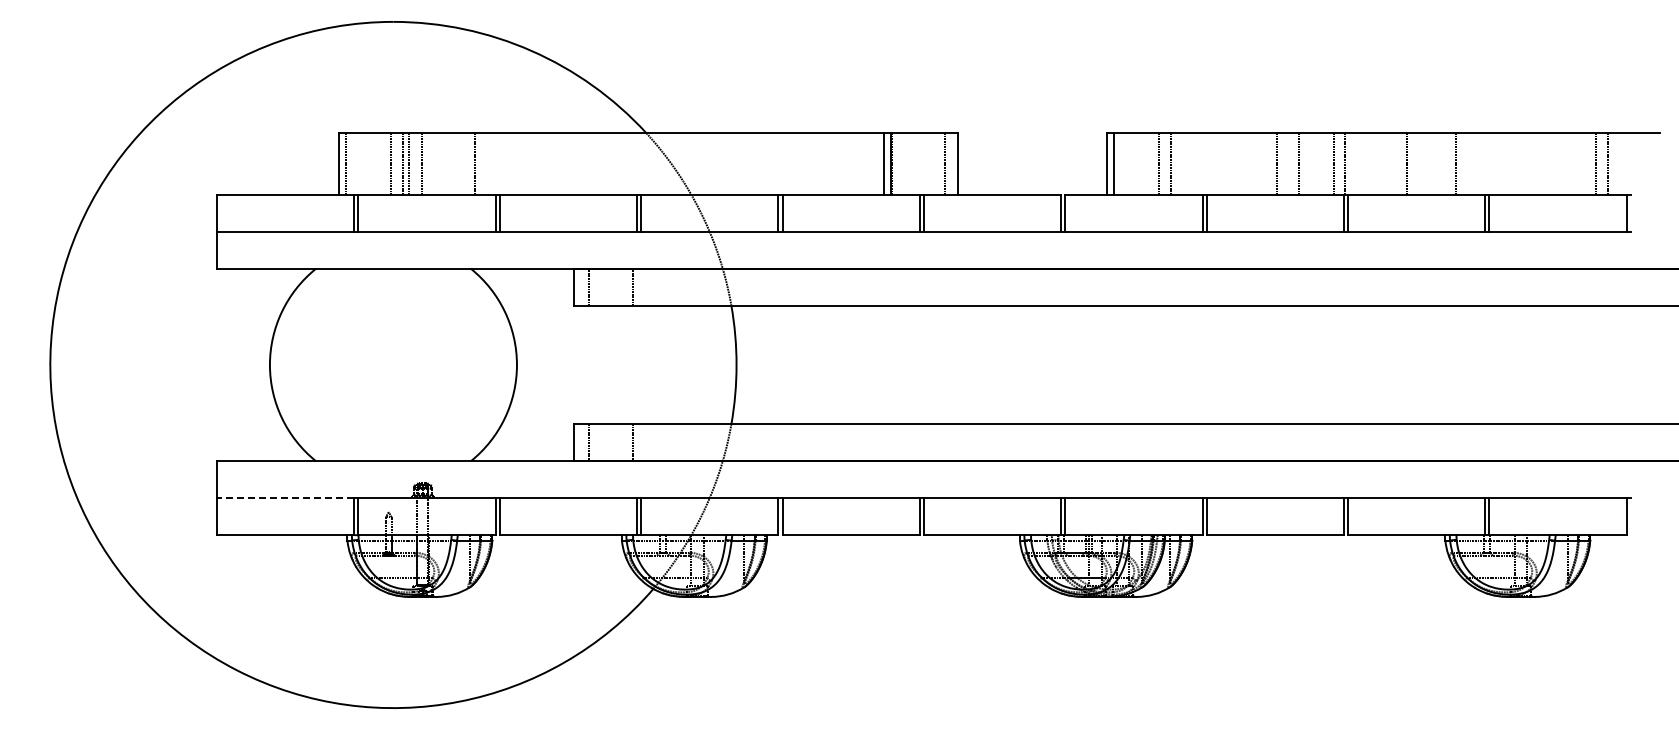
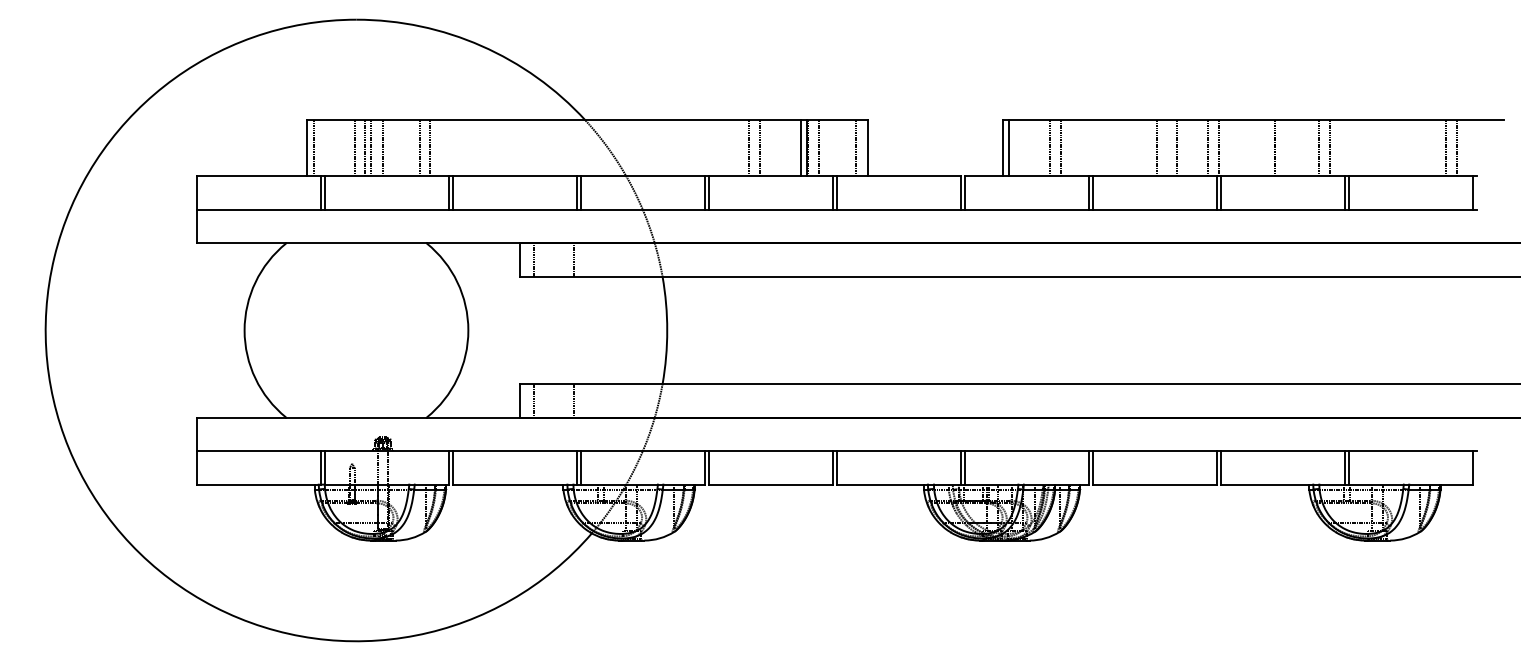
line: (463, 163) -> (419, 147), added
line: (827, 163) -> (749, 147), added
line: (838, 163) -> (759, 147), added
line: (903, 163) -> (818, 147), added
line: (1467, 163) -> (1329, 147), added
line: (285, 498) -> (258, 451), dashed -> solid

